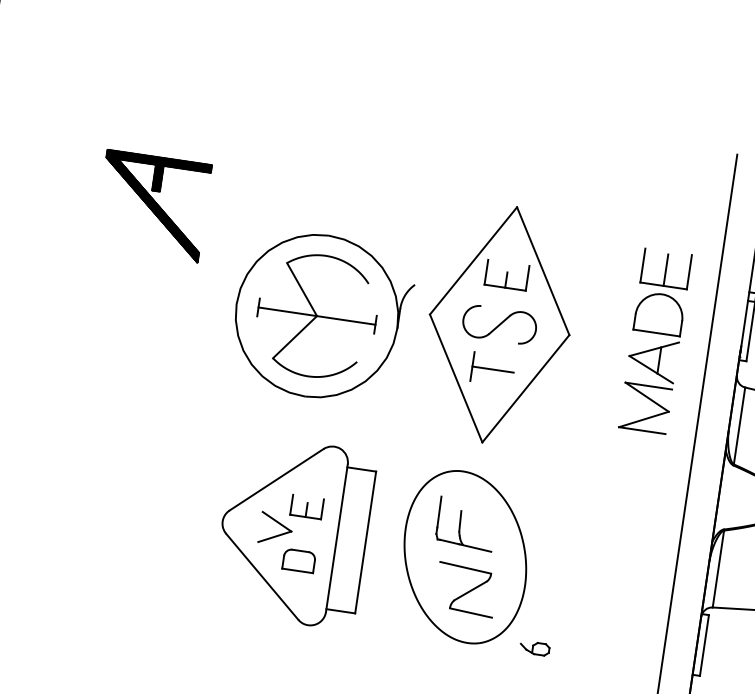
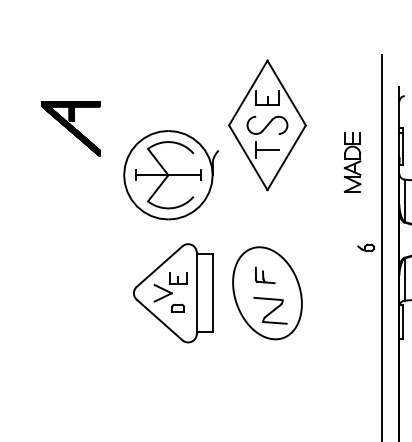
part: (499, 325) -> (267, 125), moved
part: (654, 342) -> (352, 162), size x0.6
part: (464, 524) -> (264, 275), size x0.6
part: (297, 560) -> (177, 308), size x0.7
part: (535, 647) -> (366, 247), moved

